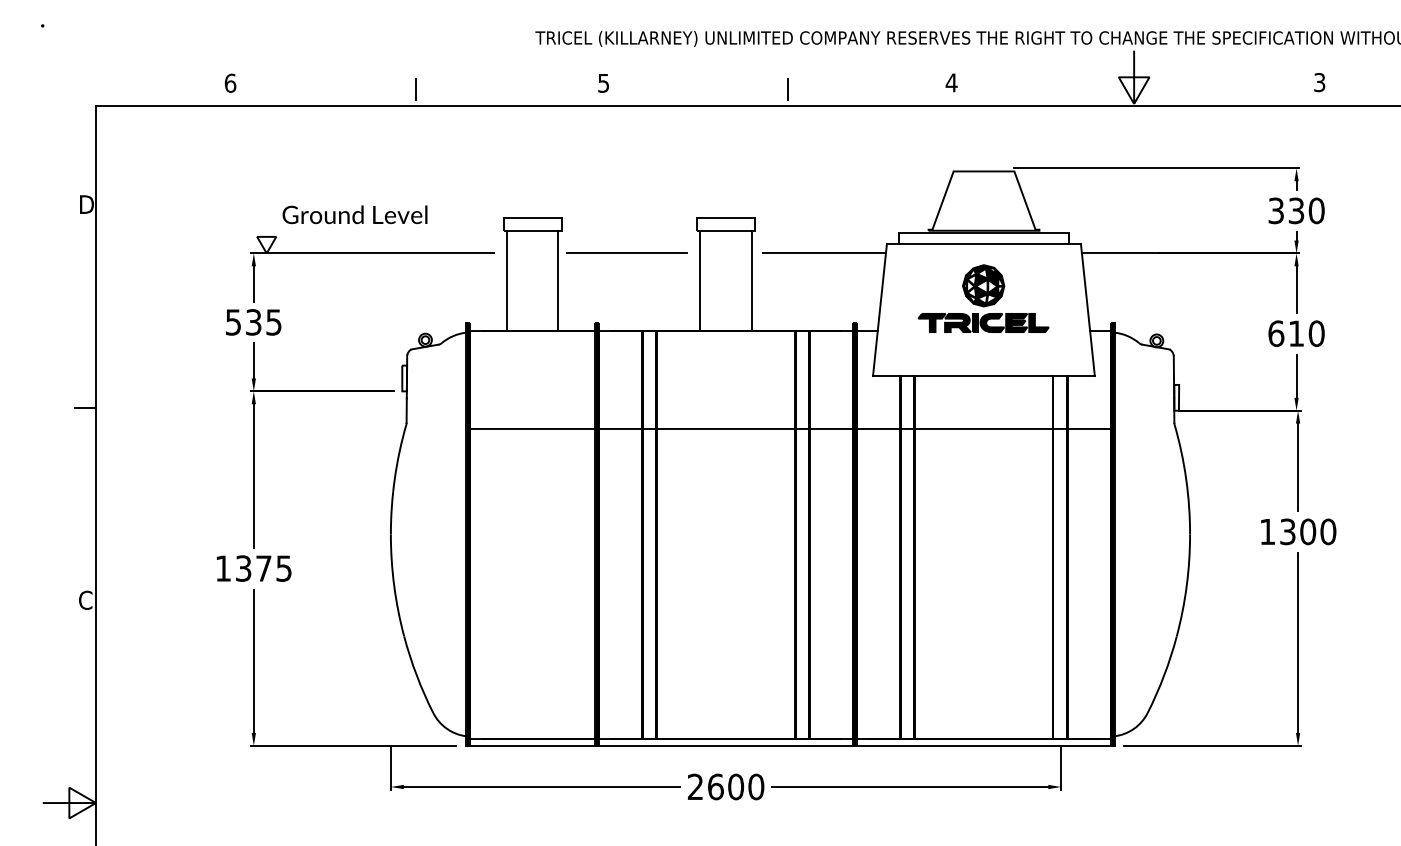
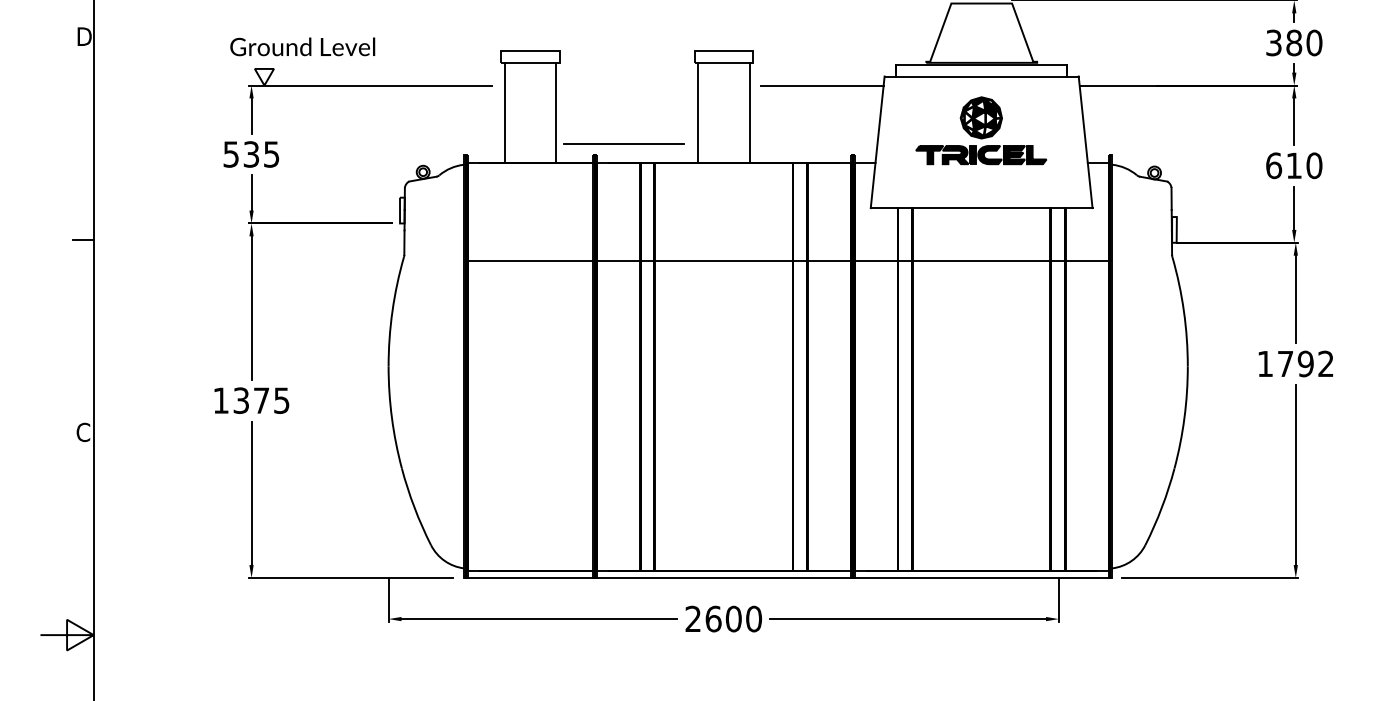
text: (1296, 210) -> (1294, 42), 330 -> 380
text: (354, 214) -> (302, 46), moved
line: (626, 252) -> (624, 142), moved
text: (1308, 531) -> (1306, 363), 1300 -> 1792

